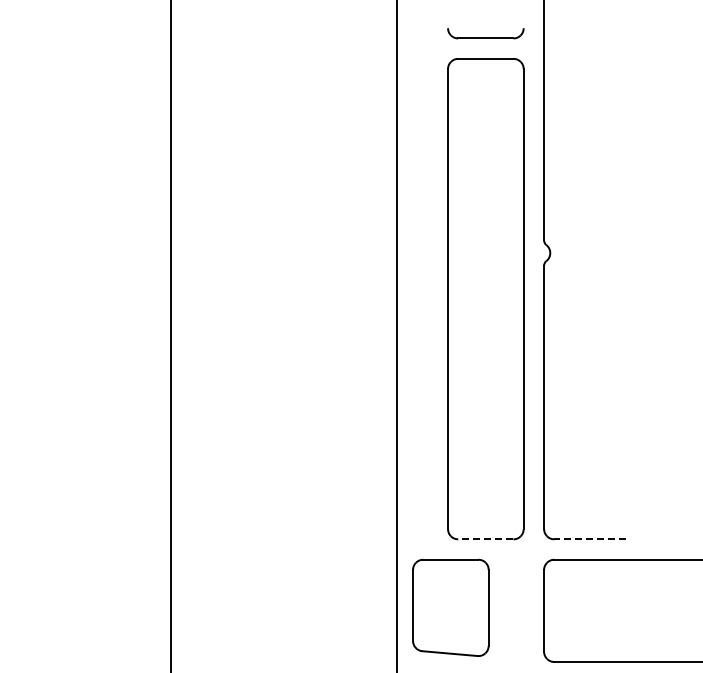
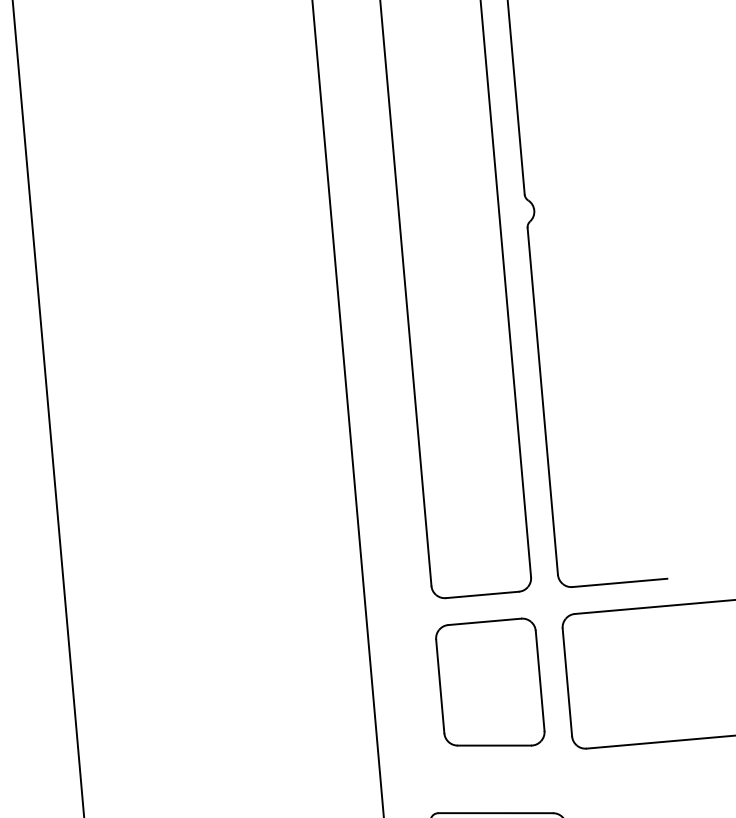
line: (485, 539) -> (481, 595), dashed -> solid
line: (590, 539) -> (620, 583), dashed -> solid
part: (450, 607) -> (489, 684), moved

